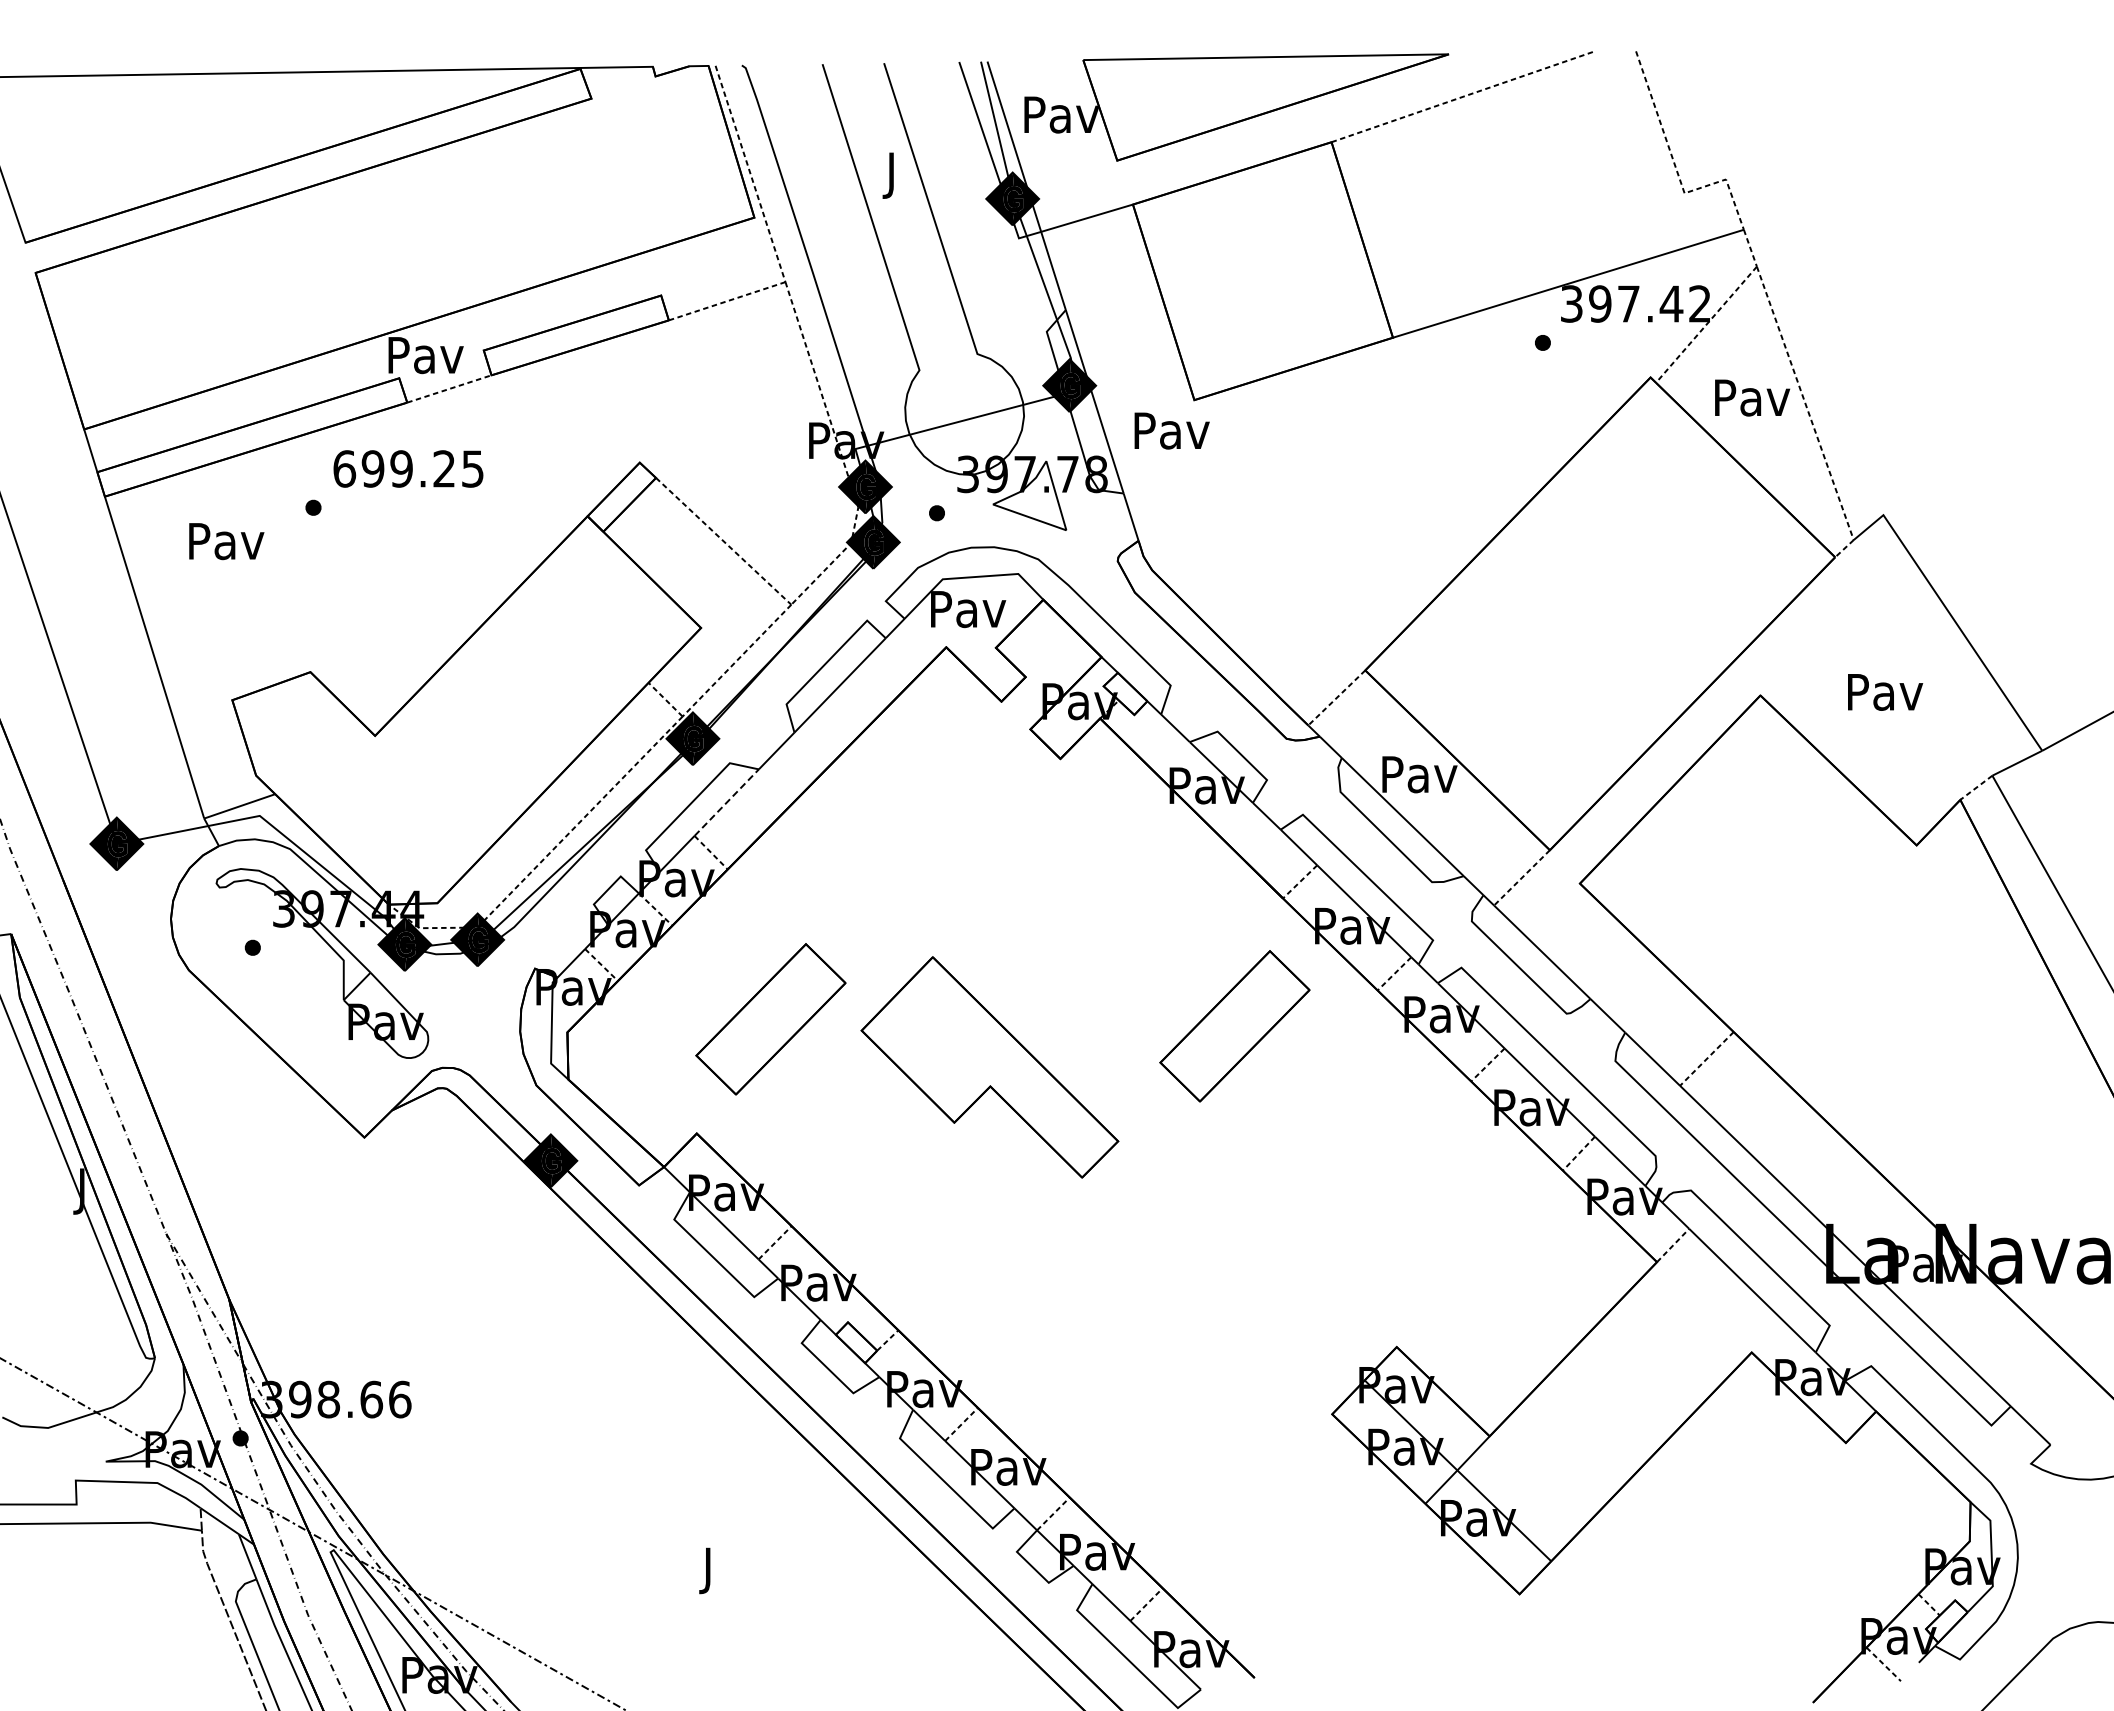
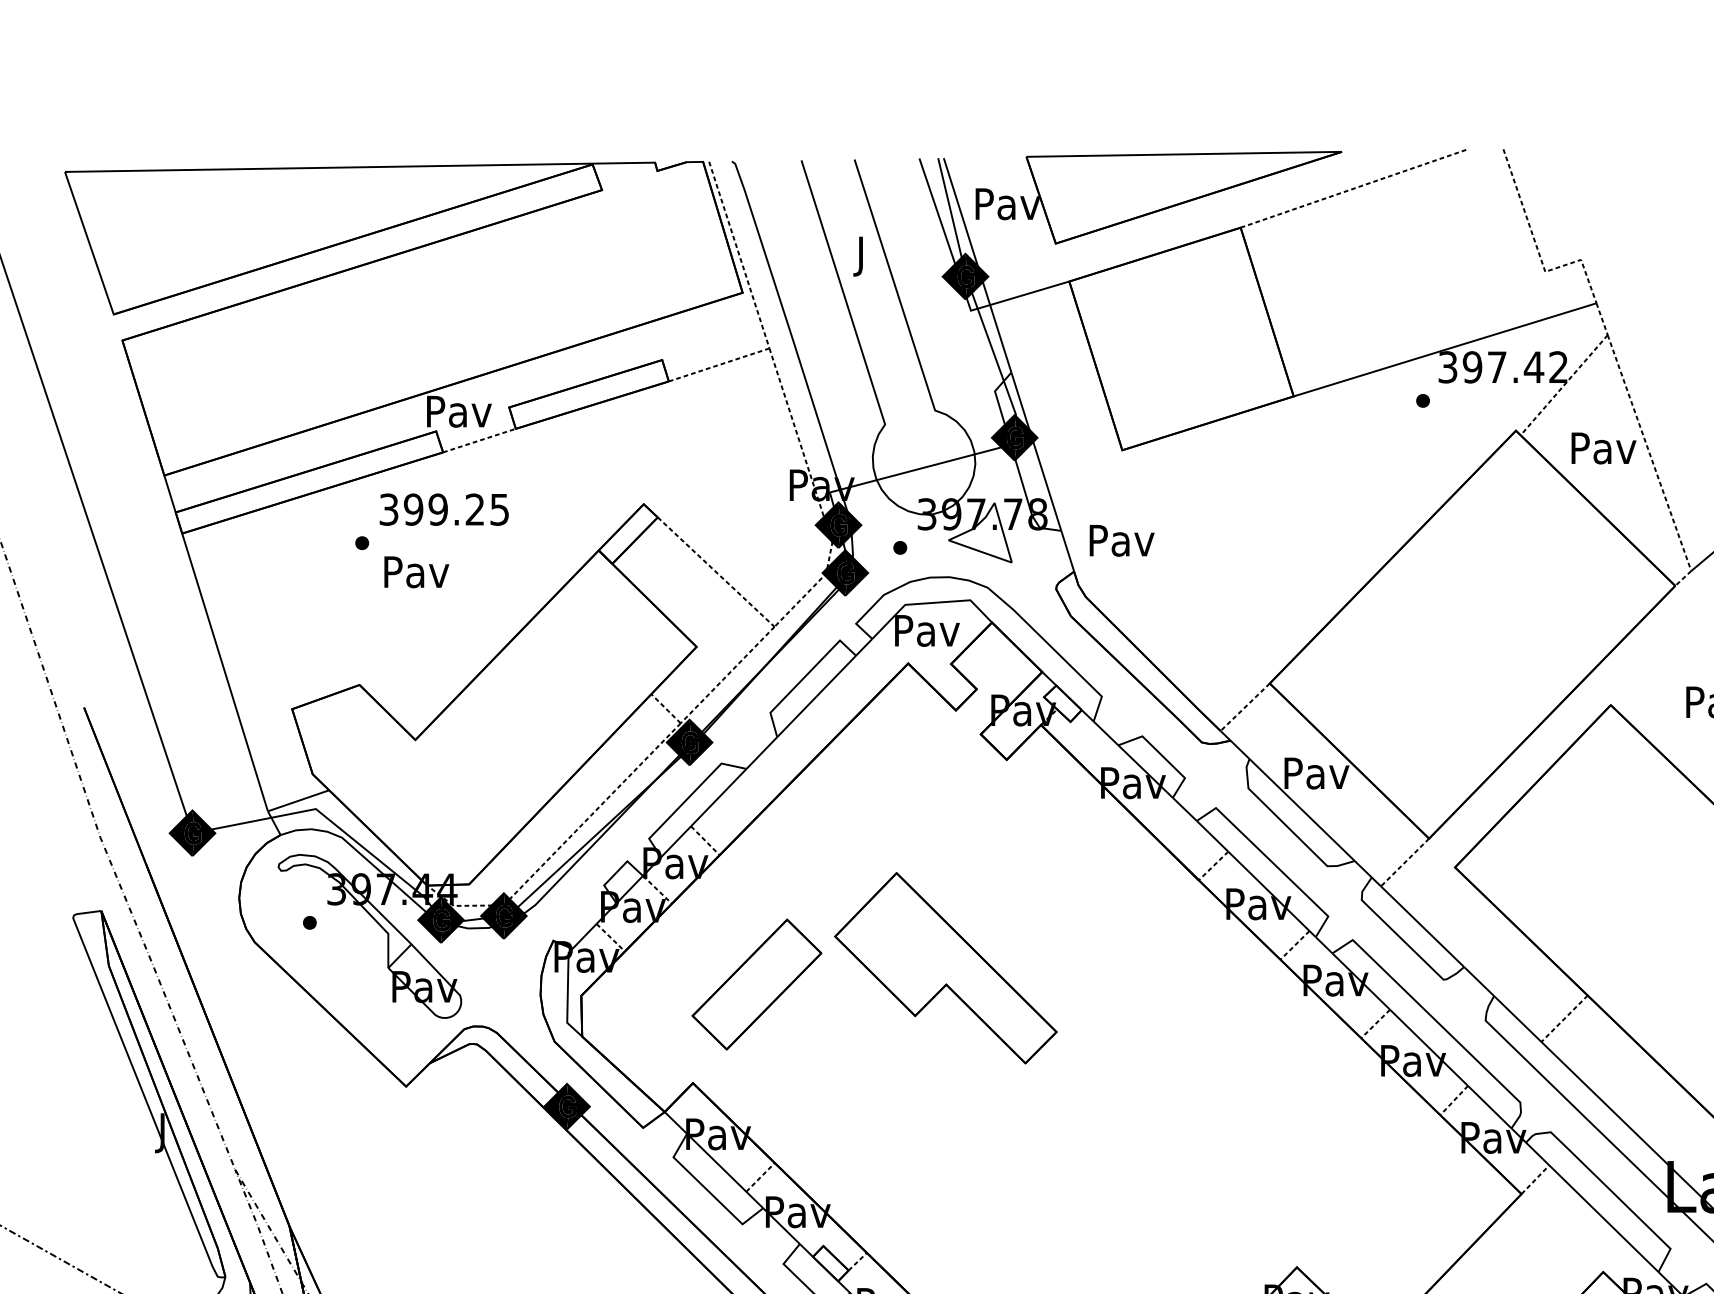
text: (1171, 430) -> (1121, 540), moved
text: (344, 468) -> (388, 509), 699.25 -> 399.25
text: (226, 541) -> (416, 572), moved
line: (727, 802) -> (719, 797), dashed -> solid
part: (1234, 1026) -> (1156, 990), removed
part: (989, 1067) -> (945, 968), moved

